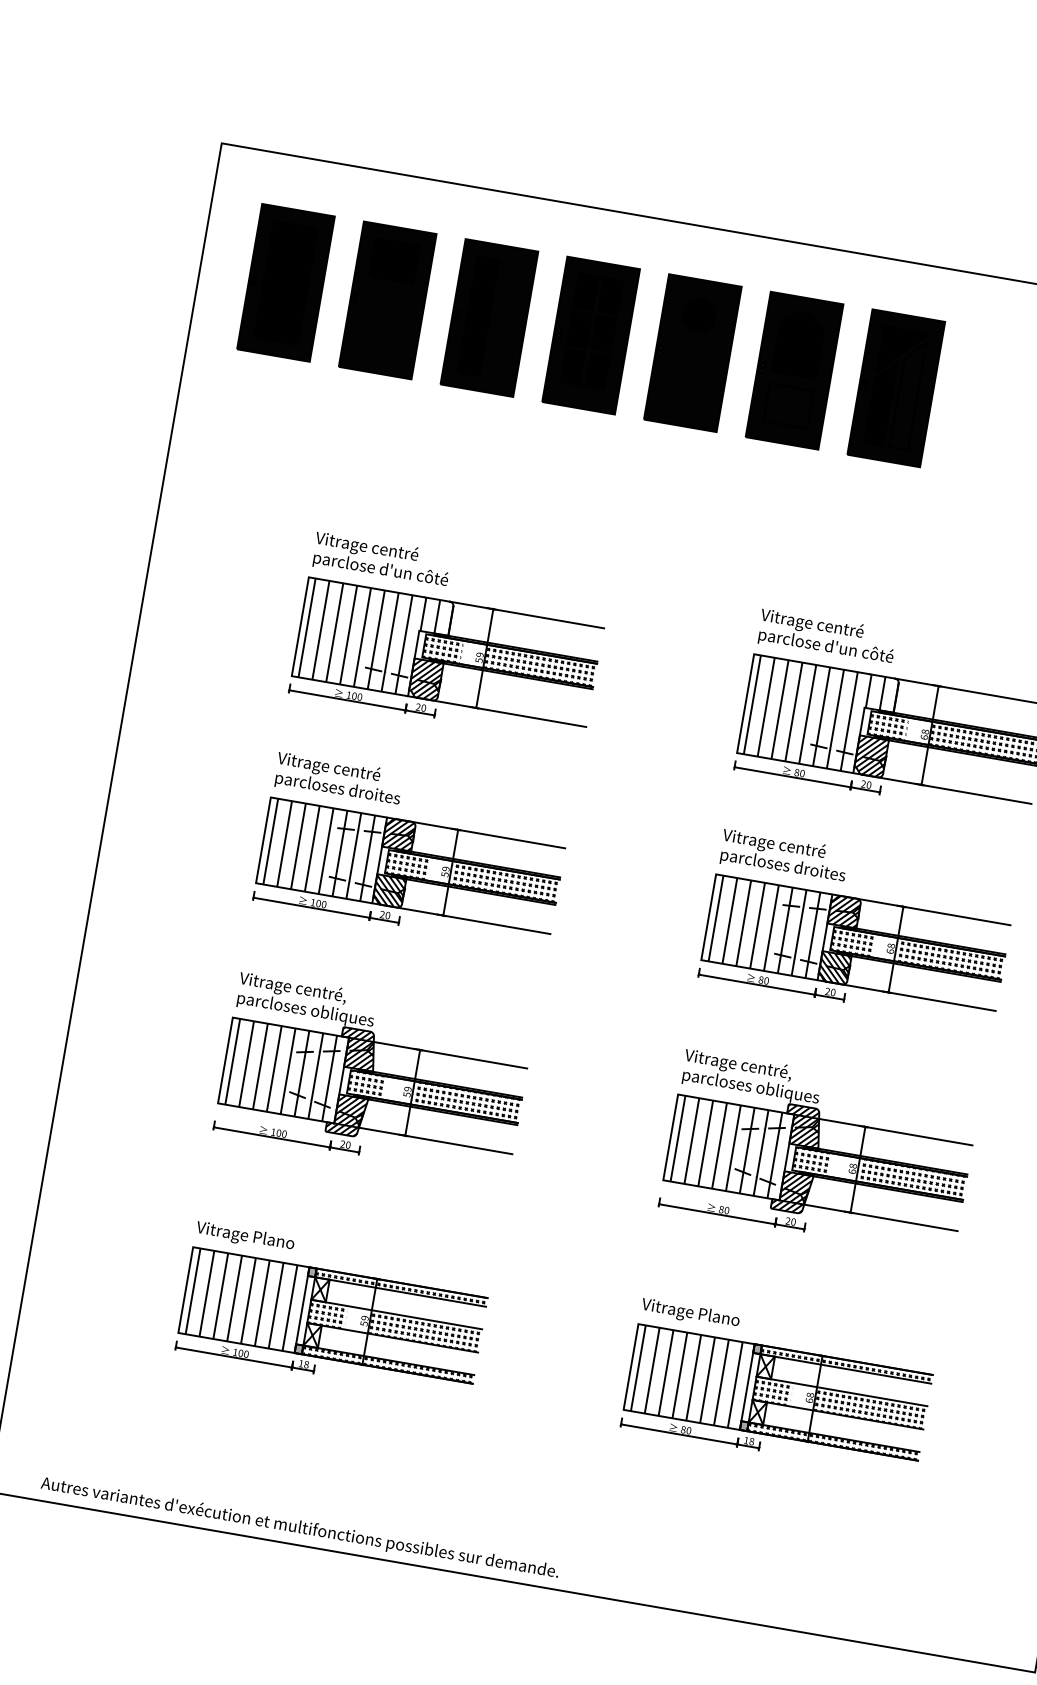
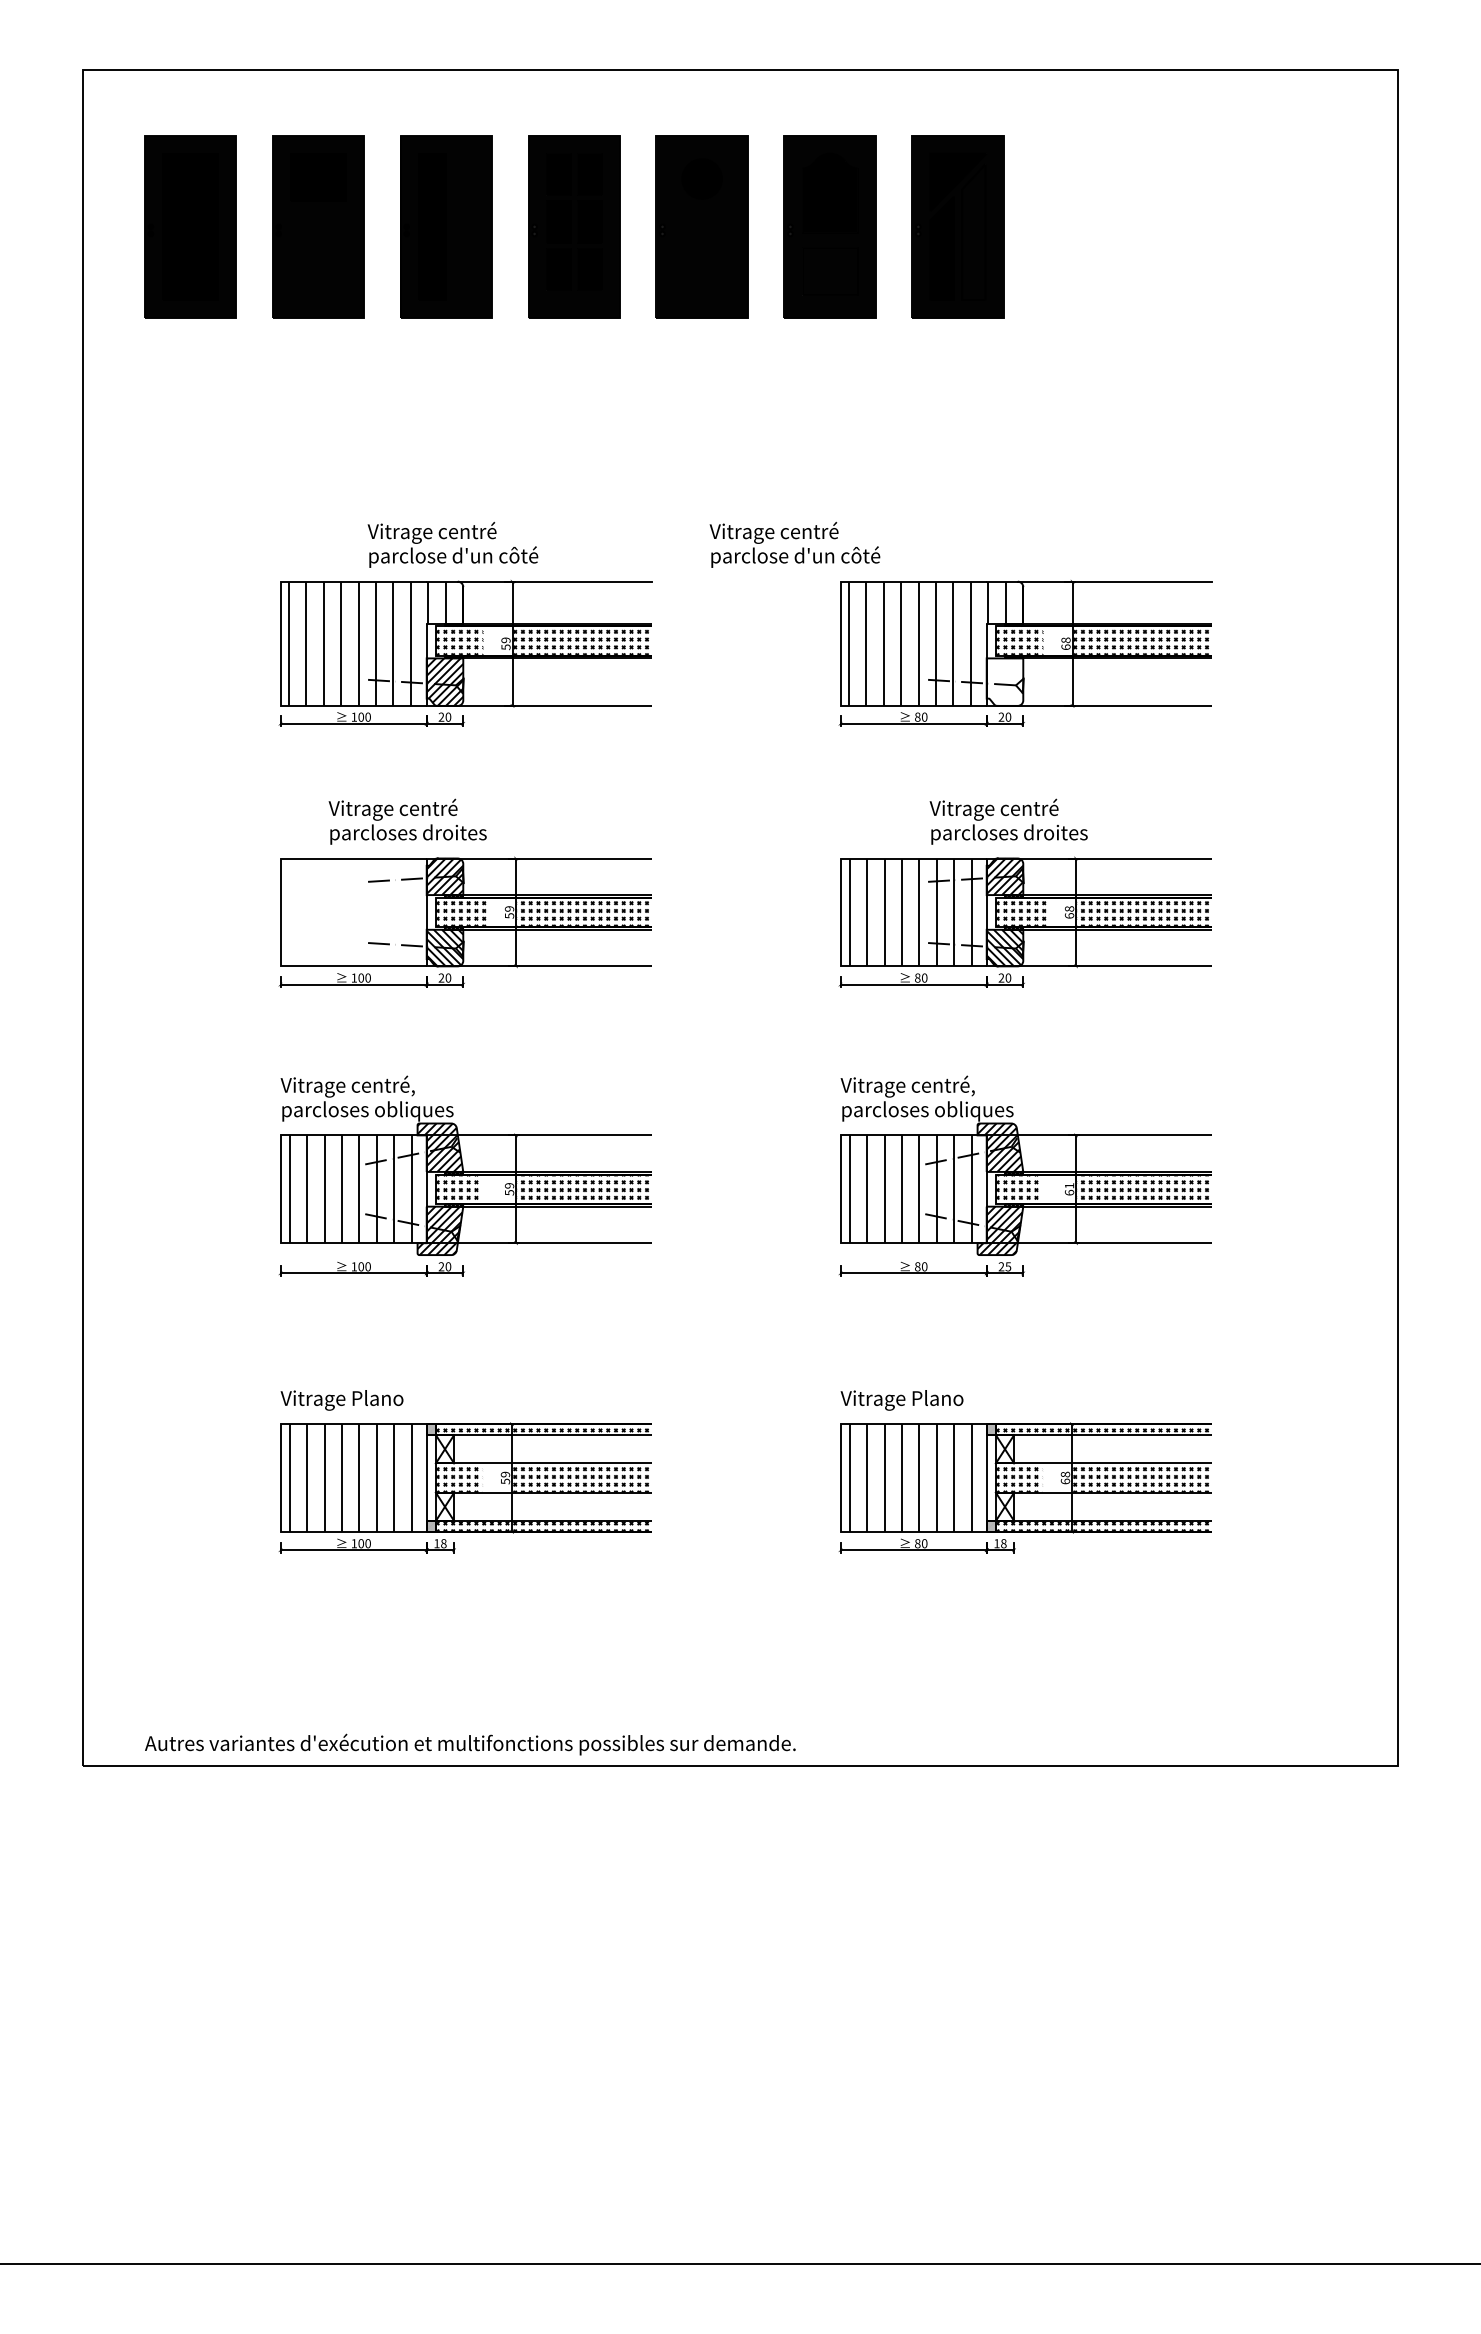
text: (381, 559) -> (452, 544), moved
text: (826, 636) -> (794, 544), moved
hatch: (870, 756) -> (1004, 681), removed
text: (338, 778) -> (407, 821), moved
hatch: (319, 850) -> (350, 912), removed
text: (784, 855) -> (1008, 821), moved
text: (853, 1165) -> (1069, 1185), 68 -> 61
text: (793, 1221) -> (1008, 1266), 20 -> 25

